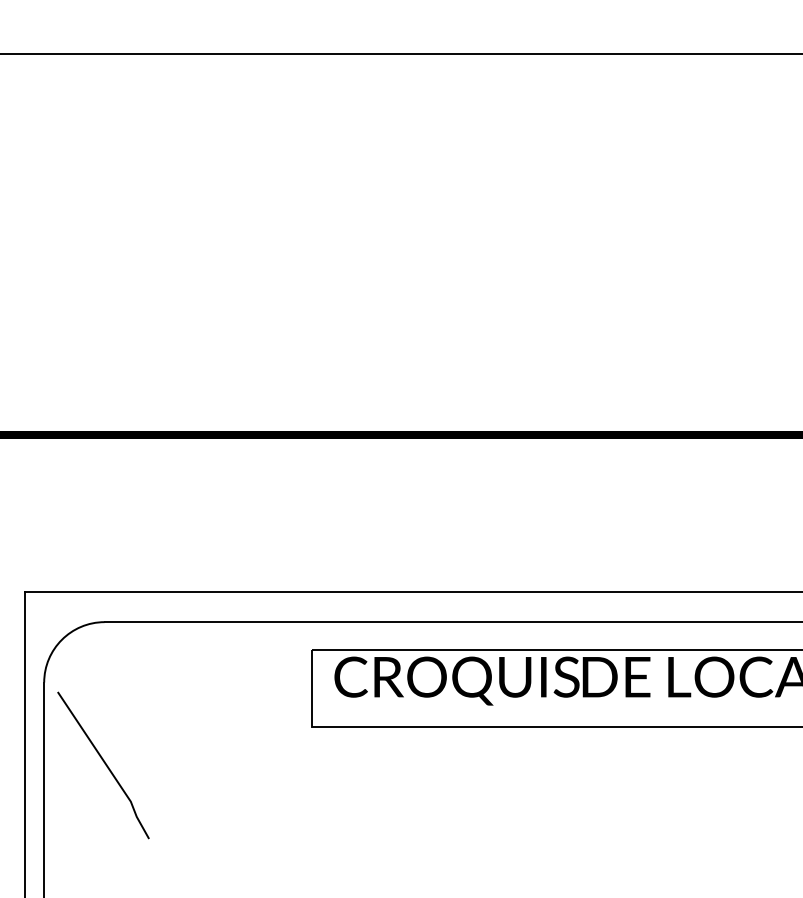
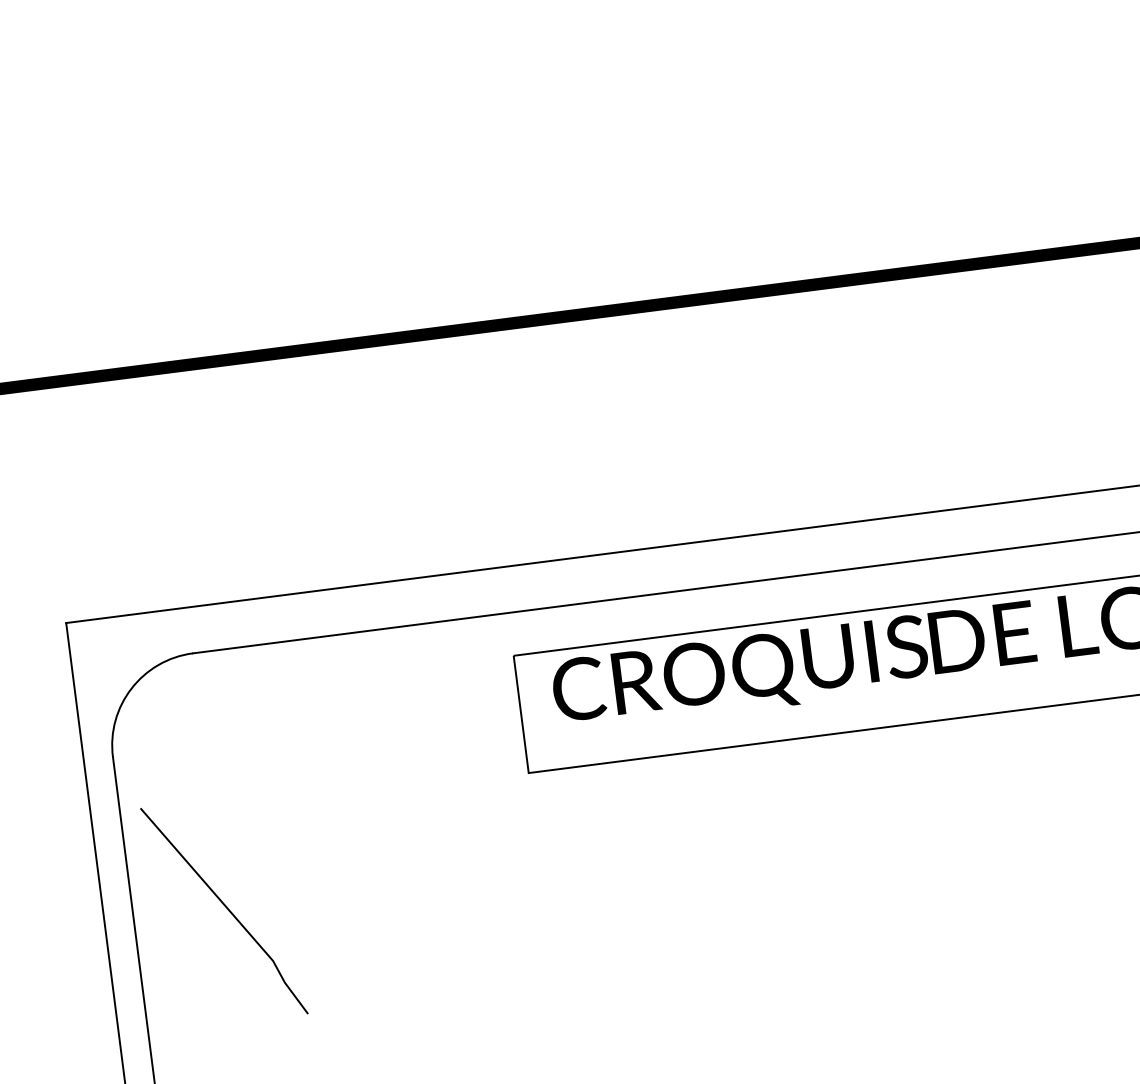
line: (105, 765) -> (227, 910), moved

